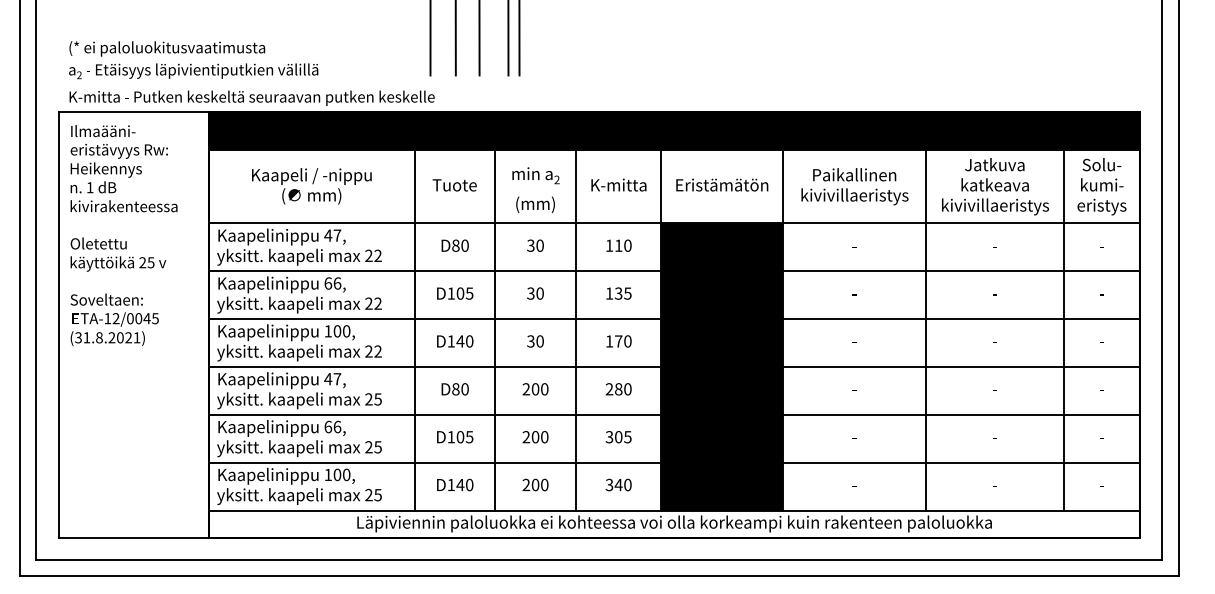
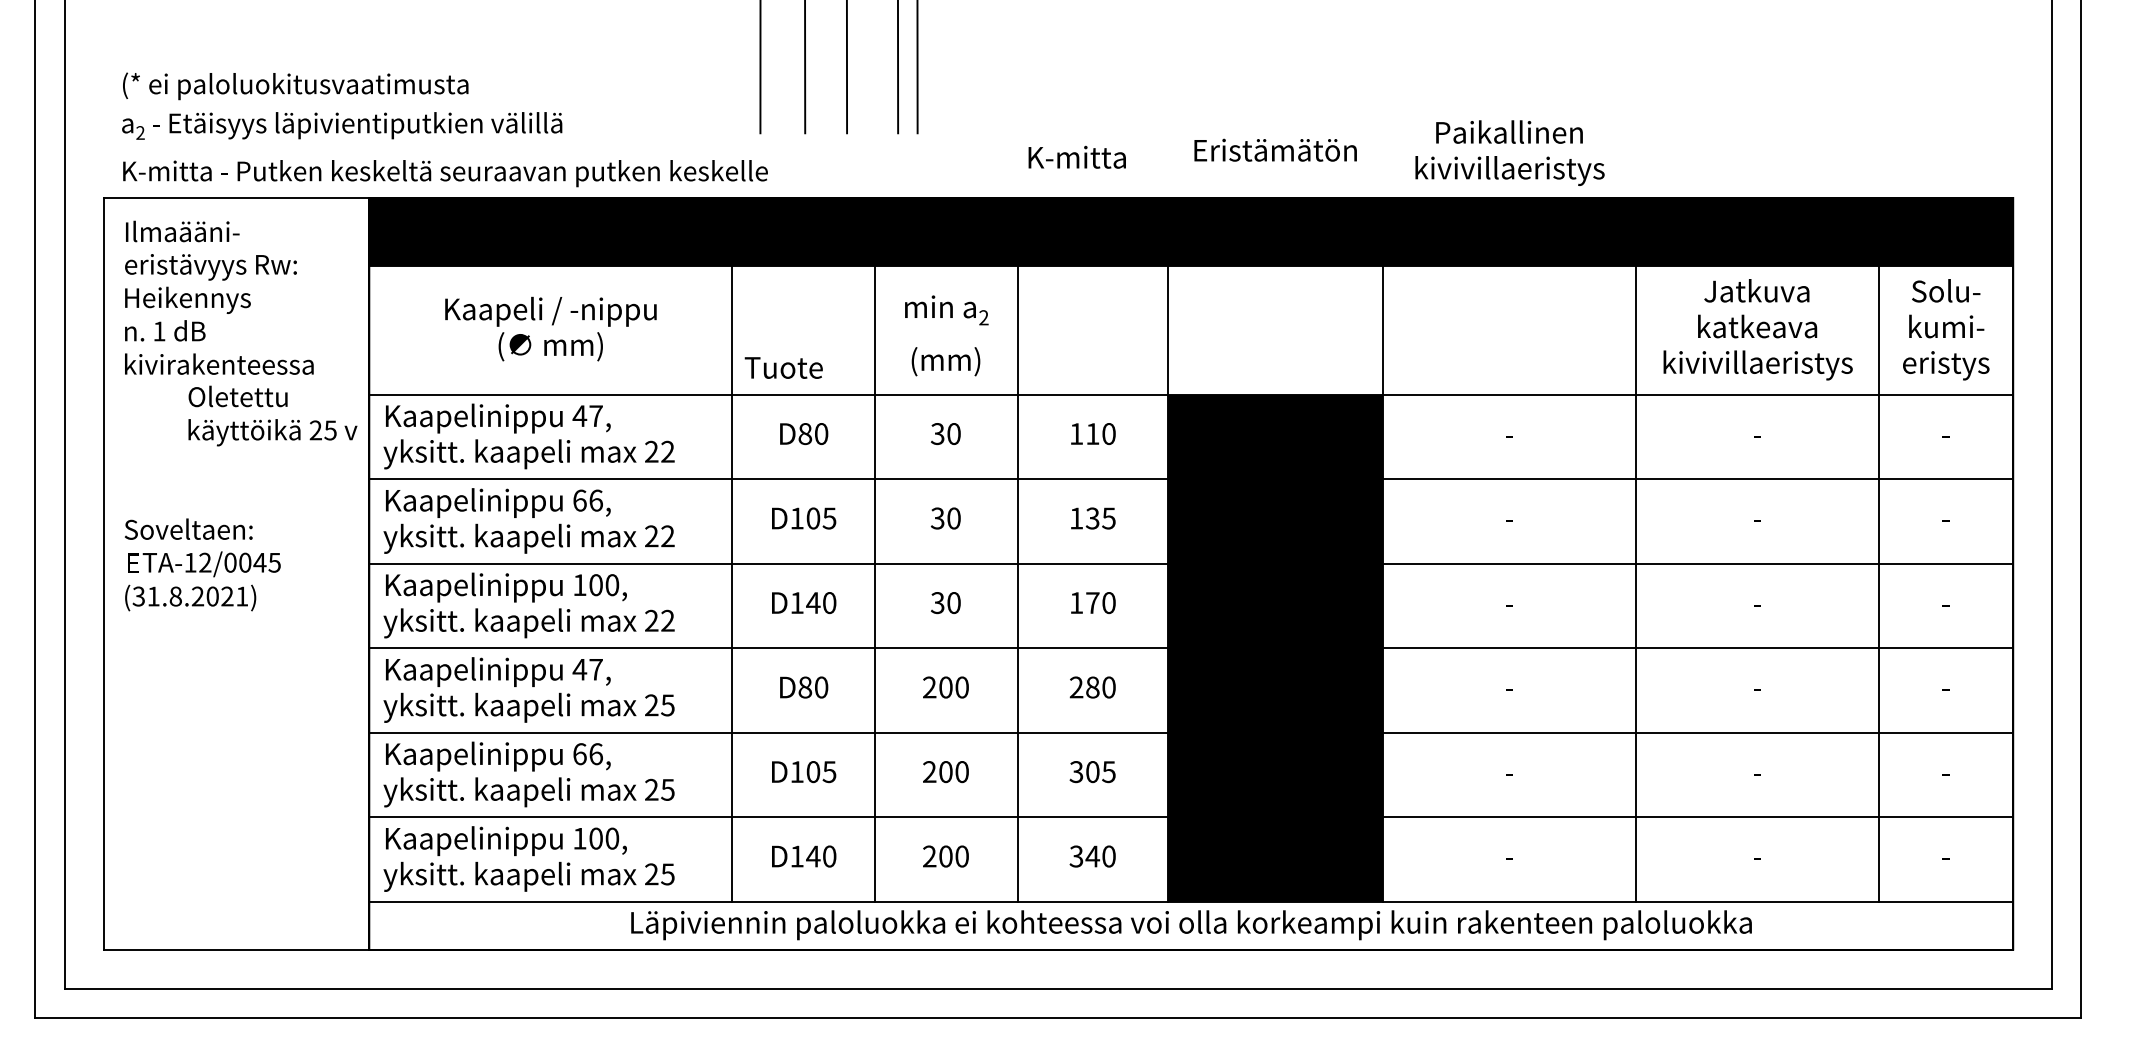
text: (618, 184) -> (1076, 156), moved
text: (722, 184) -> (1276, 149), moved
text: (454, 185) -> (783, 368), moved
text: (854, 186) -> (1509, 152), moved
text: (118, 254) -> (273, 415), moved

